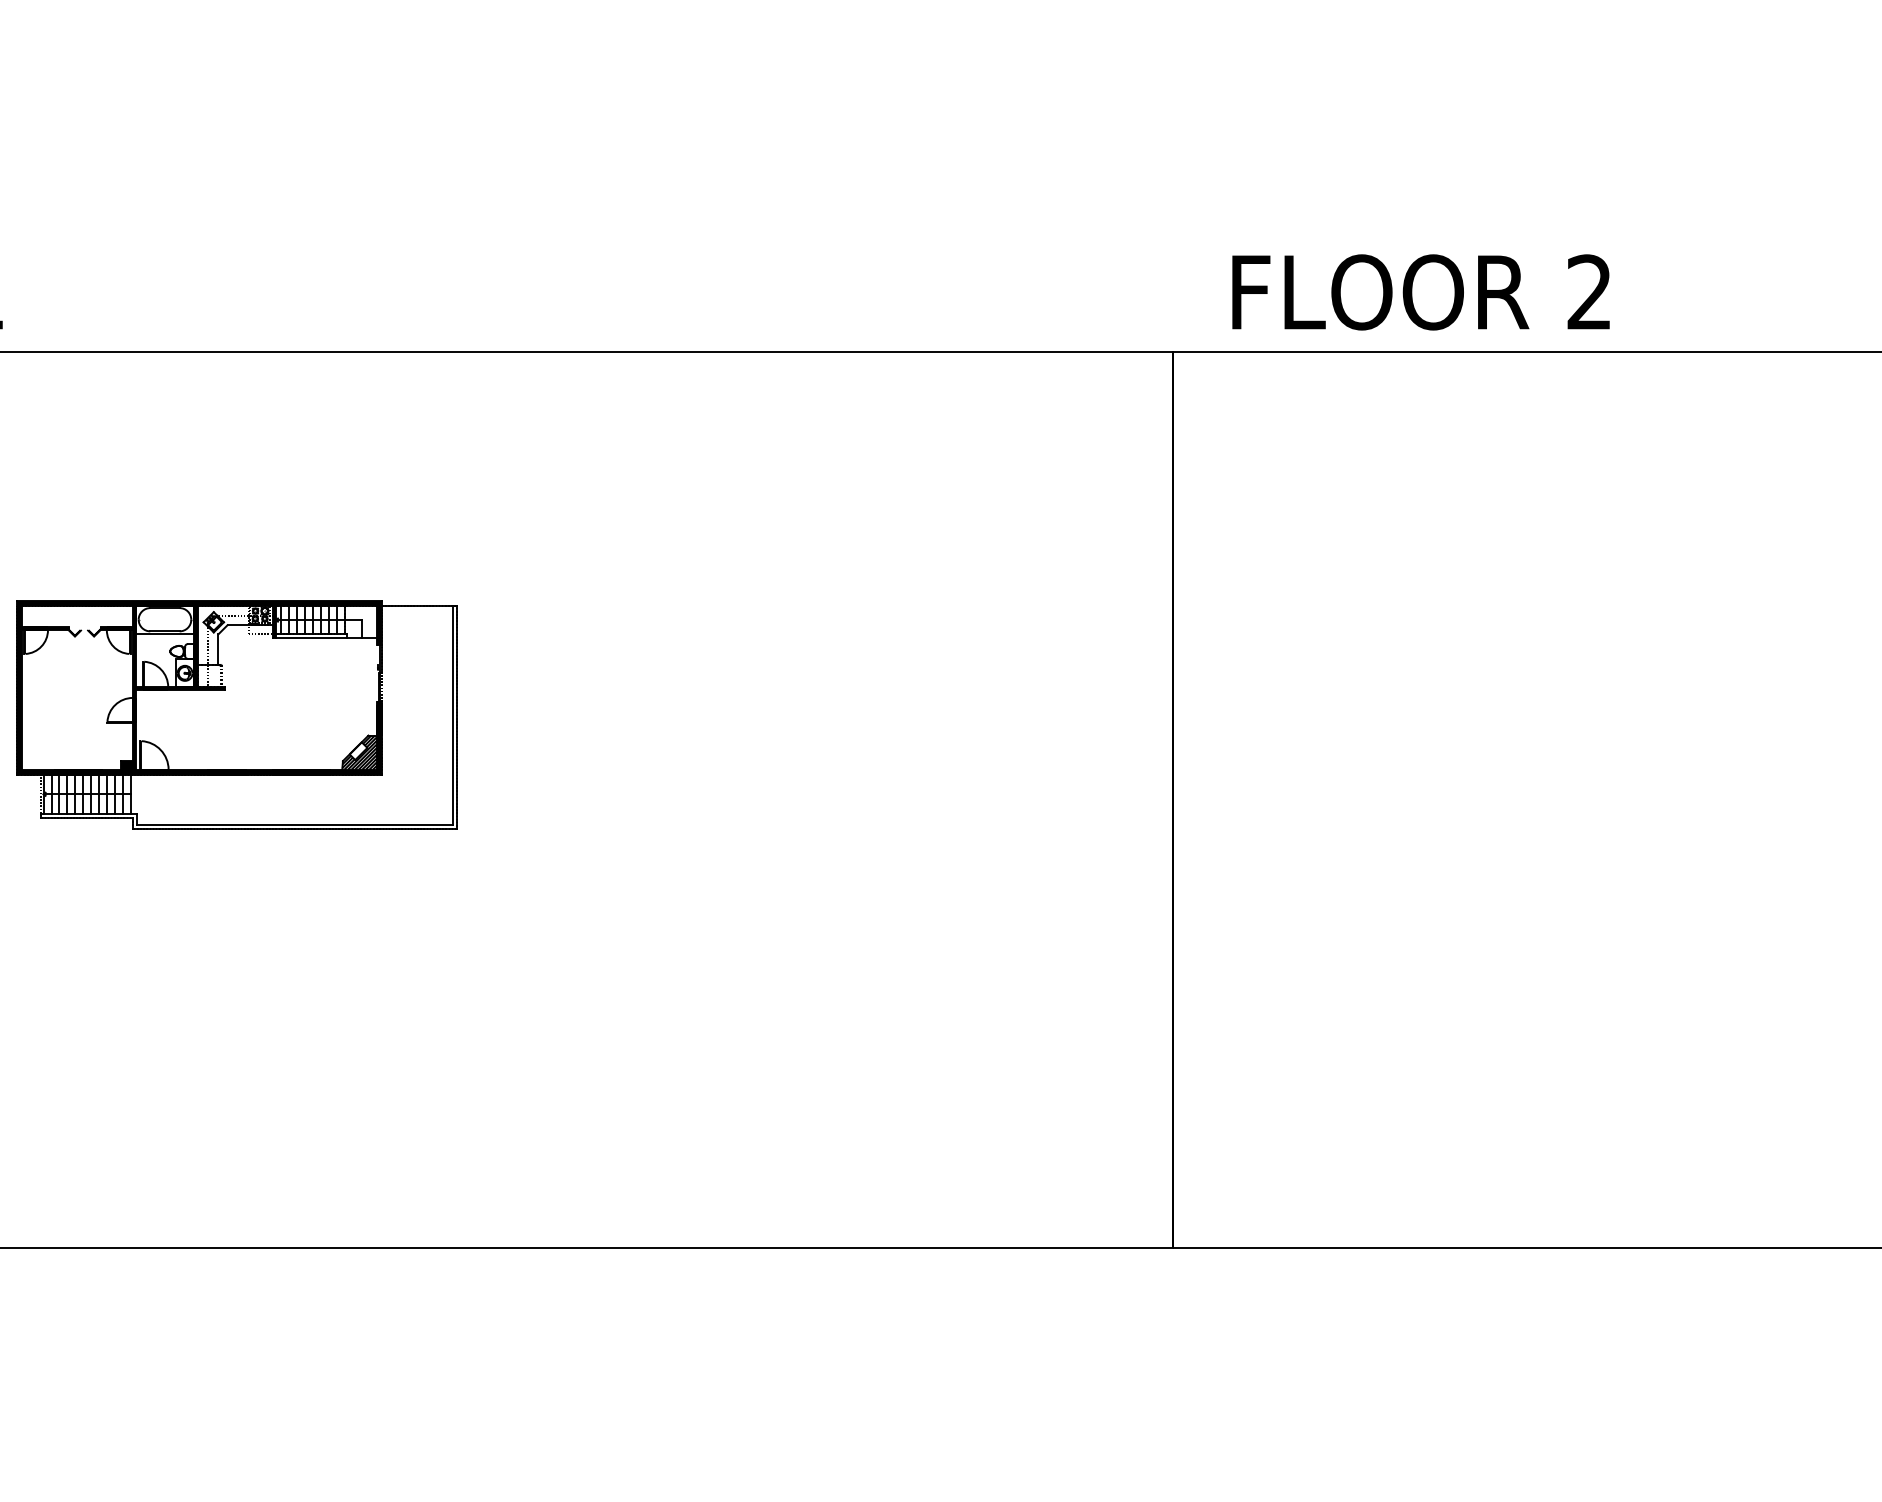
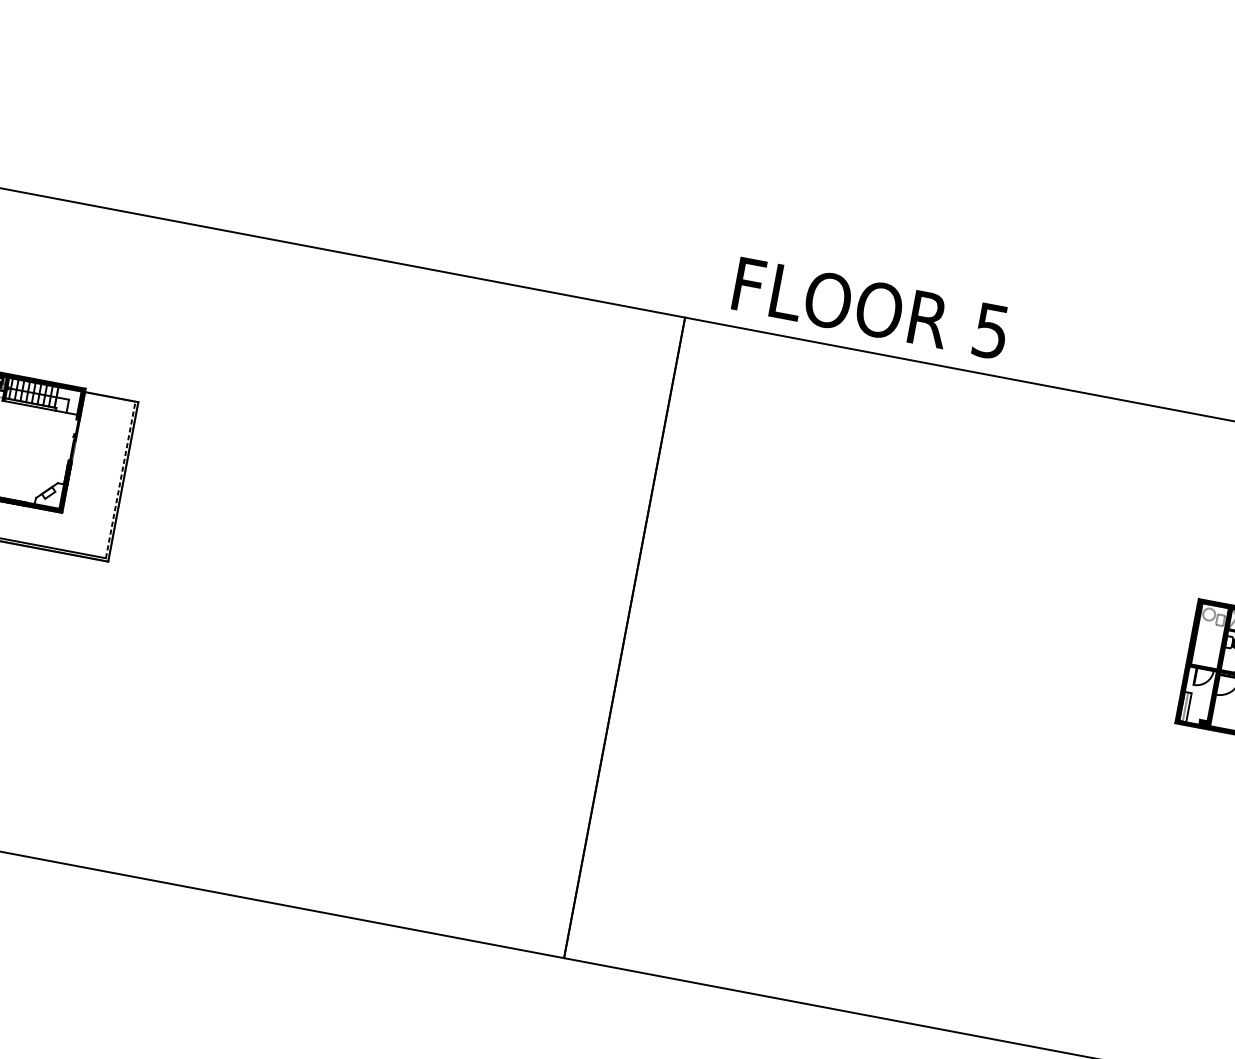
text: (1588, 292) -> (990, 331), 2 -> 5
line: (452, 714) -> (120, 479), solid -> dashed
hatch: (359, 752) -> (49, 494), removed

